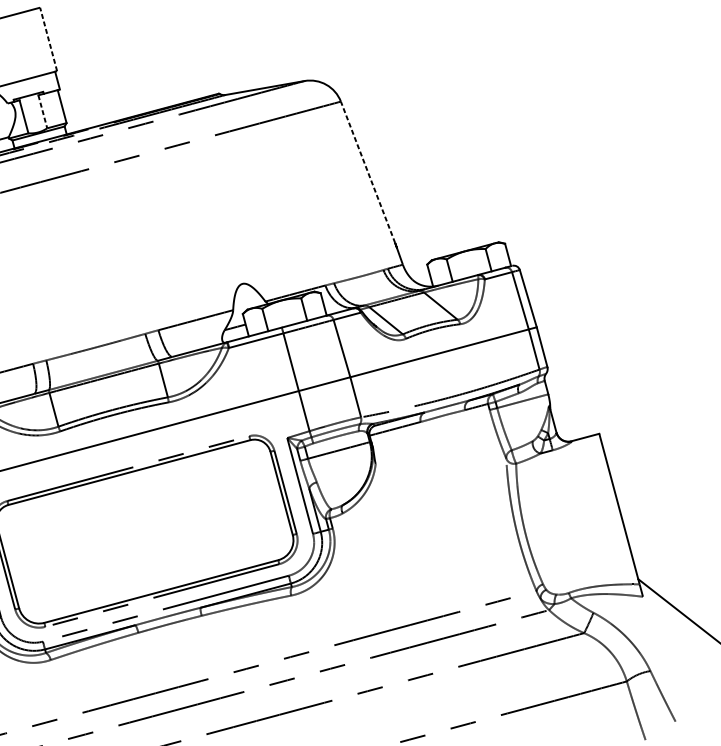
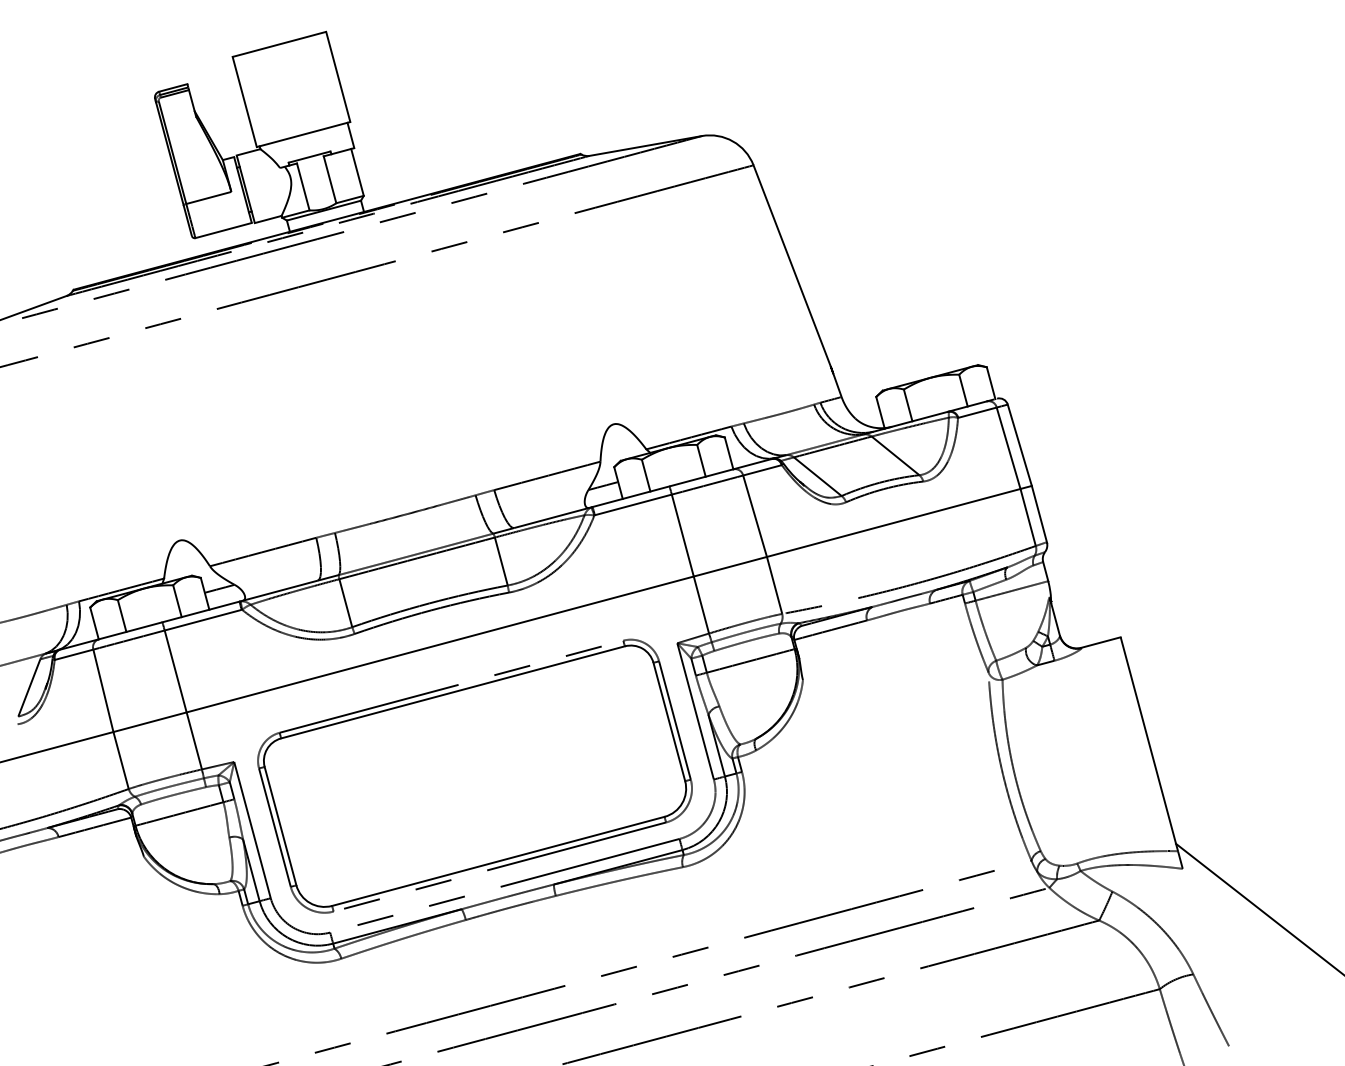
line: (48, 39) -> (338, 76), dashed -> solid
line: (43, 112) -> (330, 180), dashed -> solid
line: (368, 172) -> (792, 265), dashed -> solid

